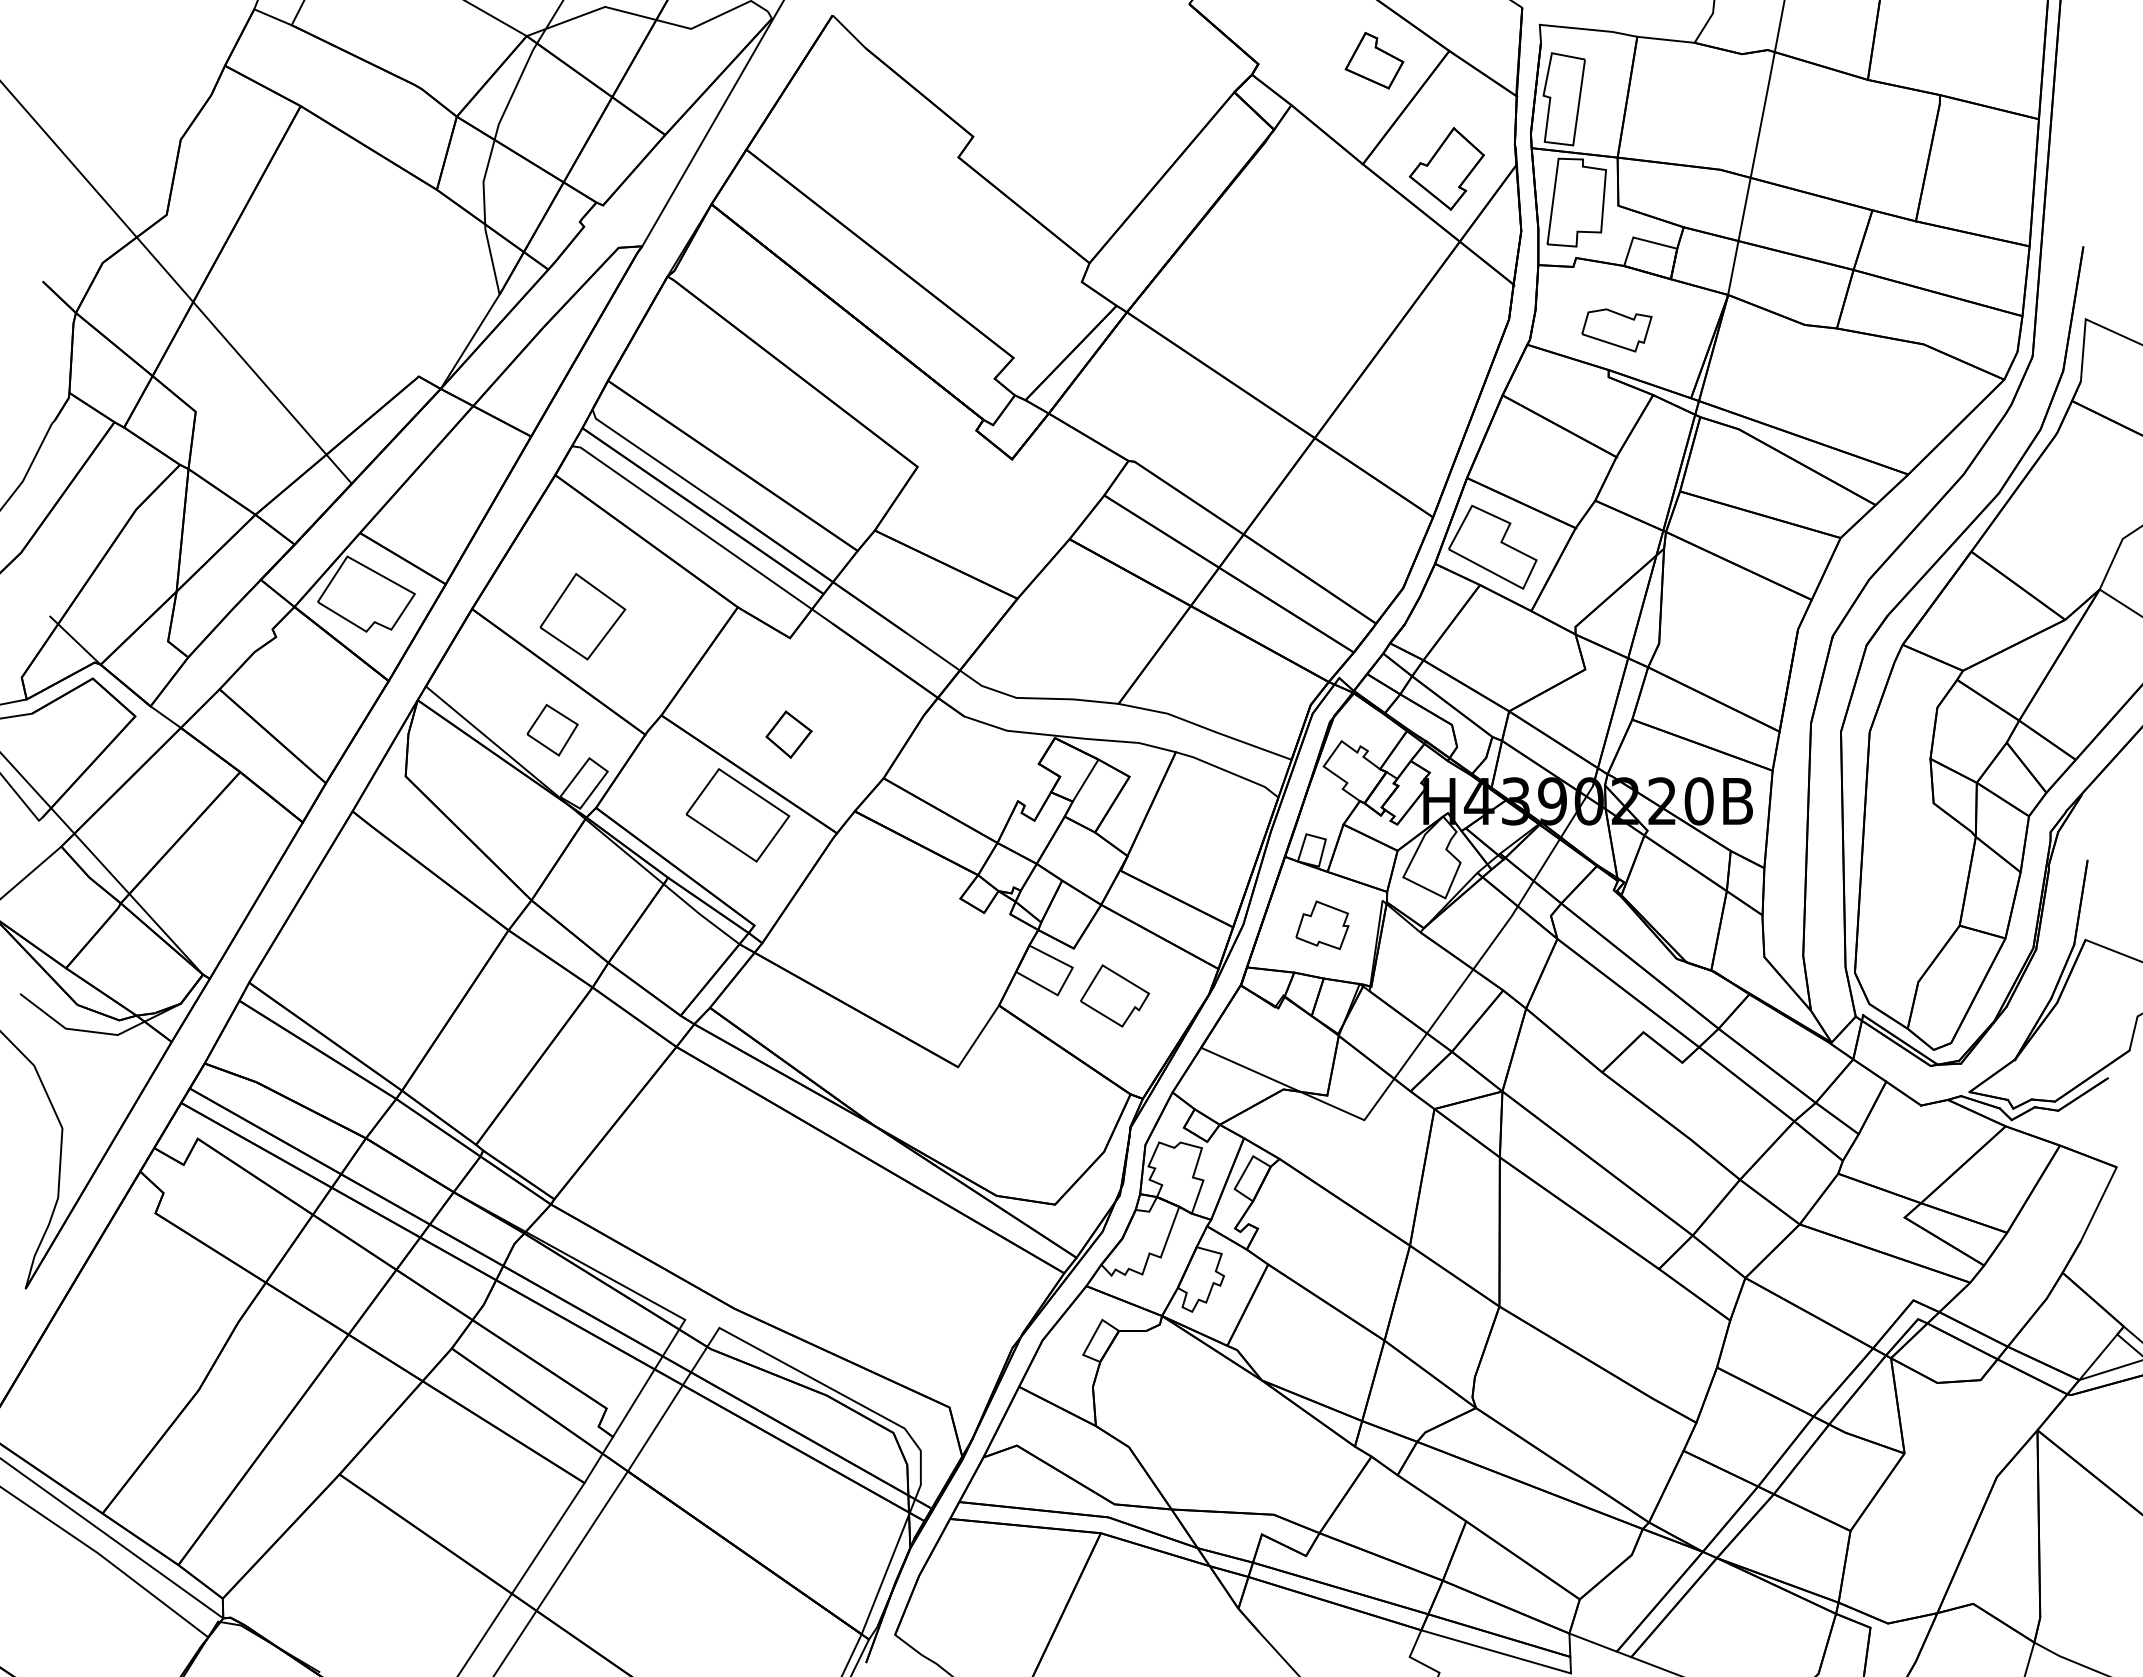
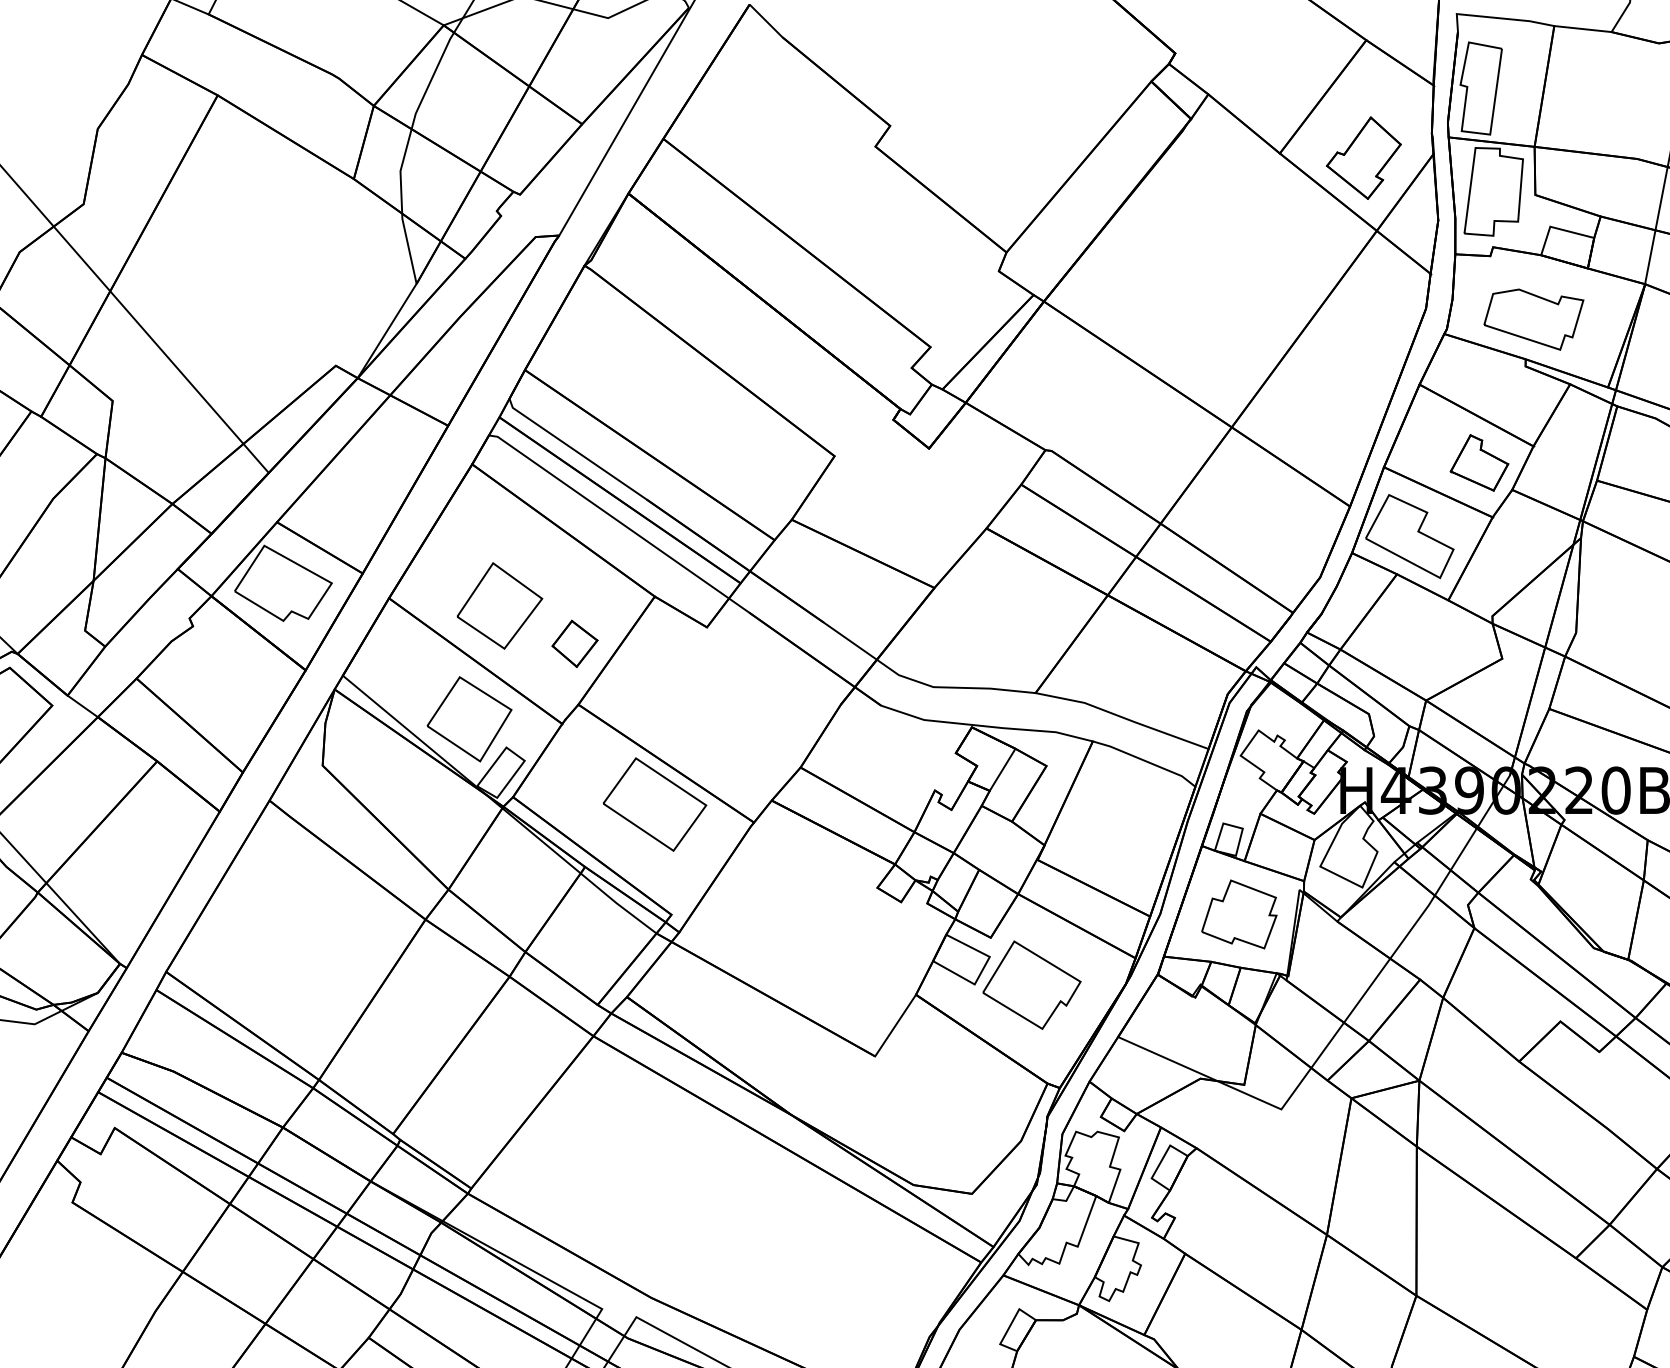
part: (1374, 60) -> (1479, 462), moved
part: (1616, 330) -> (1533, 319), size x1.43
part: (552, 730) -> (469, 719), size x1.67
part: (788, 734) -> (574, 643), moved
part: (1322, 925) -> (1239, 914), size x1.43
part: (1114, 995) -> (1031, 984), size x1.43

